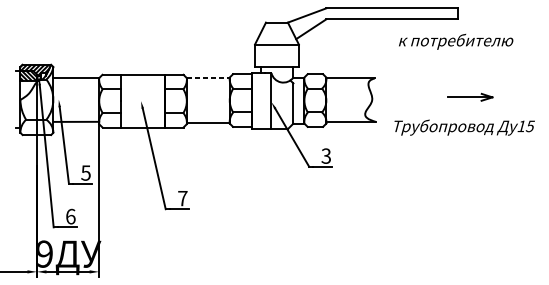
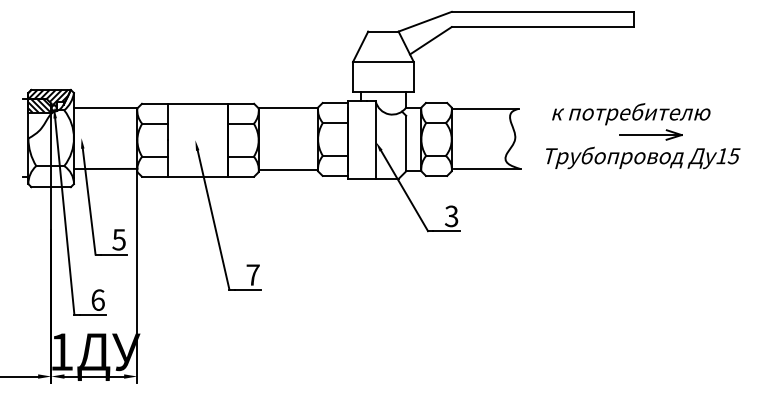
text: (456, 42) -> (631, 114), moved
line: (208, 78) -> (288, 108), dashed -> solid
text: (464, 127) -> (643, 157), moved
text: (45, 254) -> (62, 352), 9 -> 1

